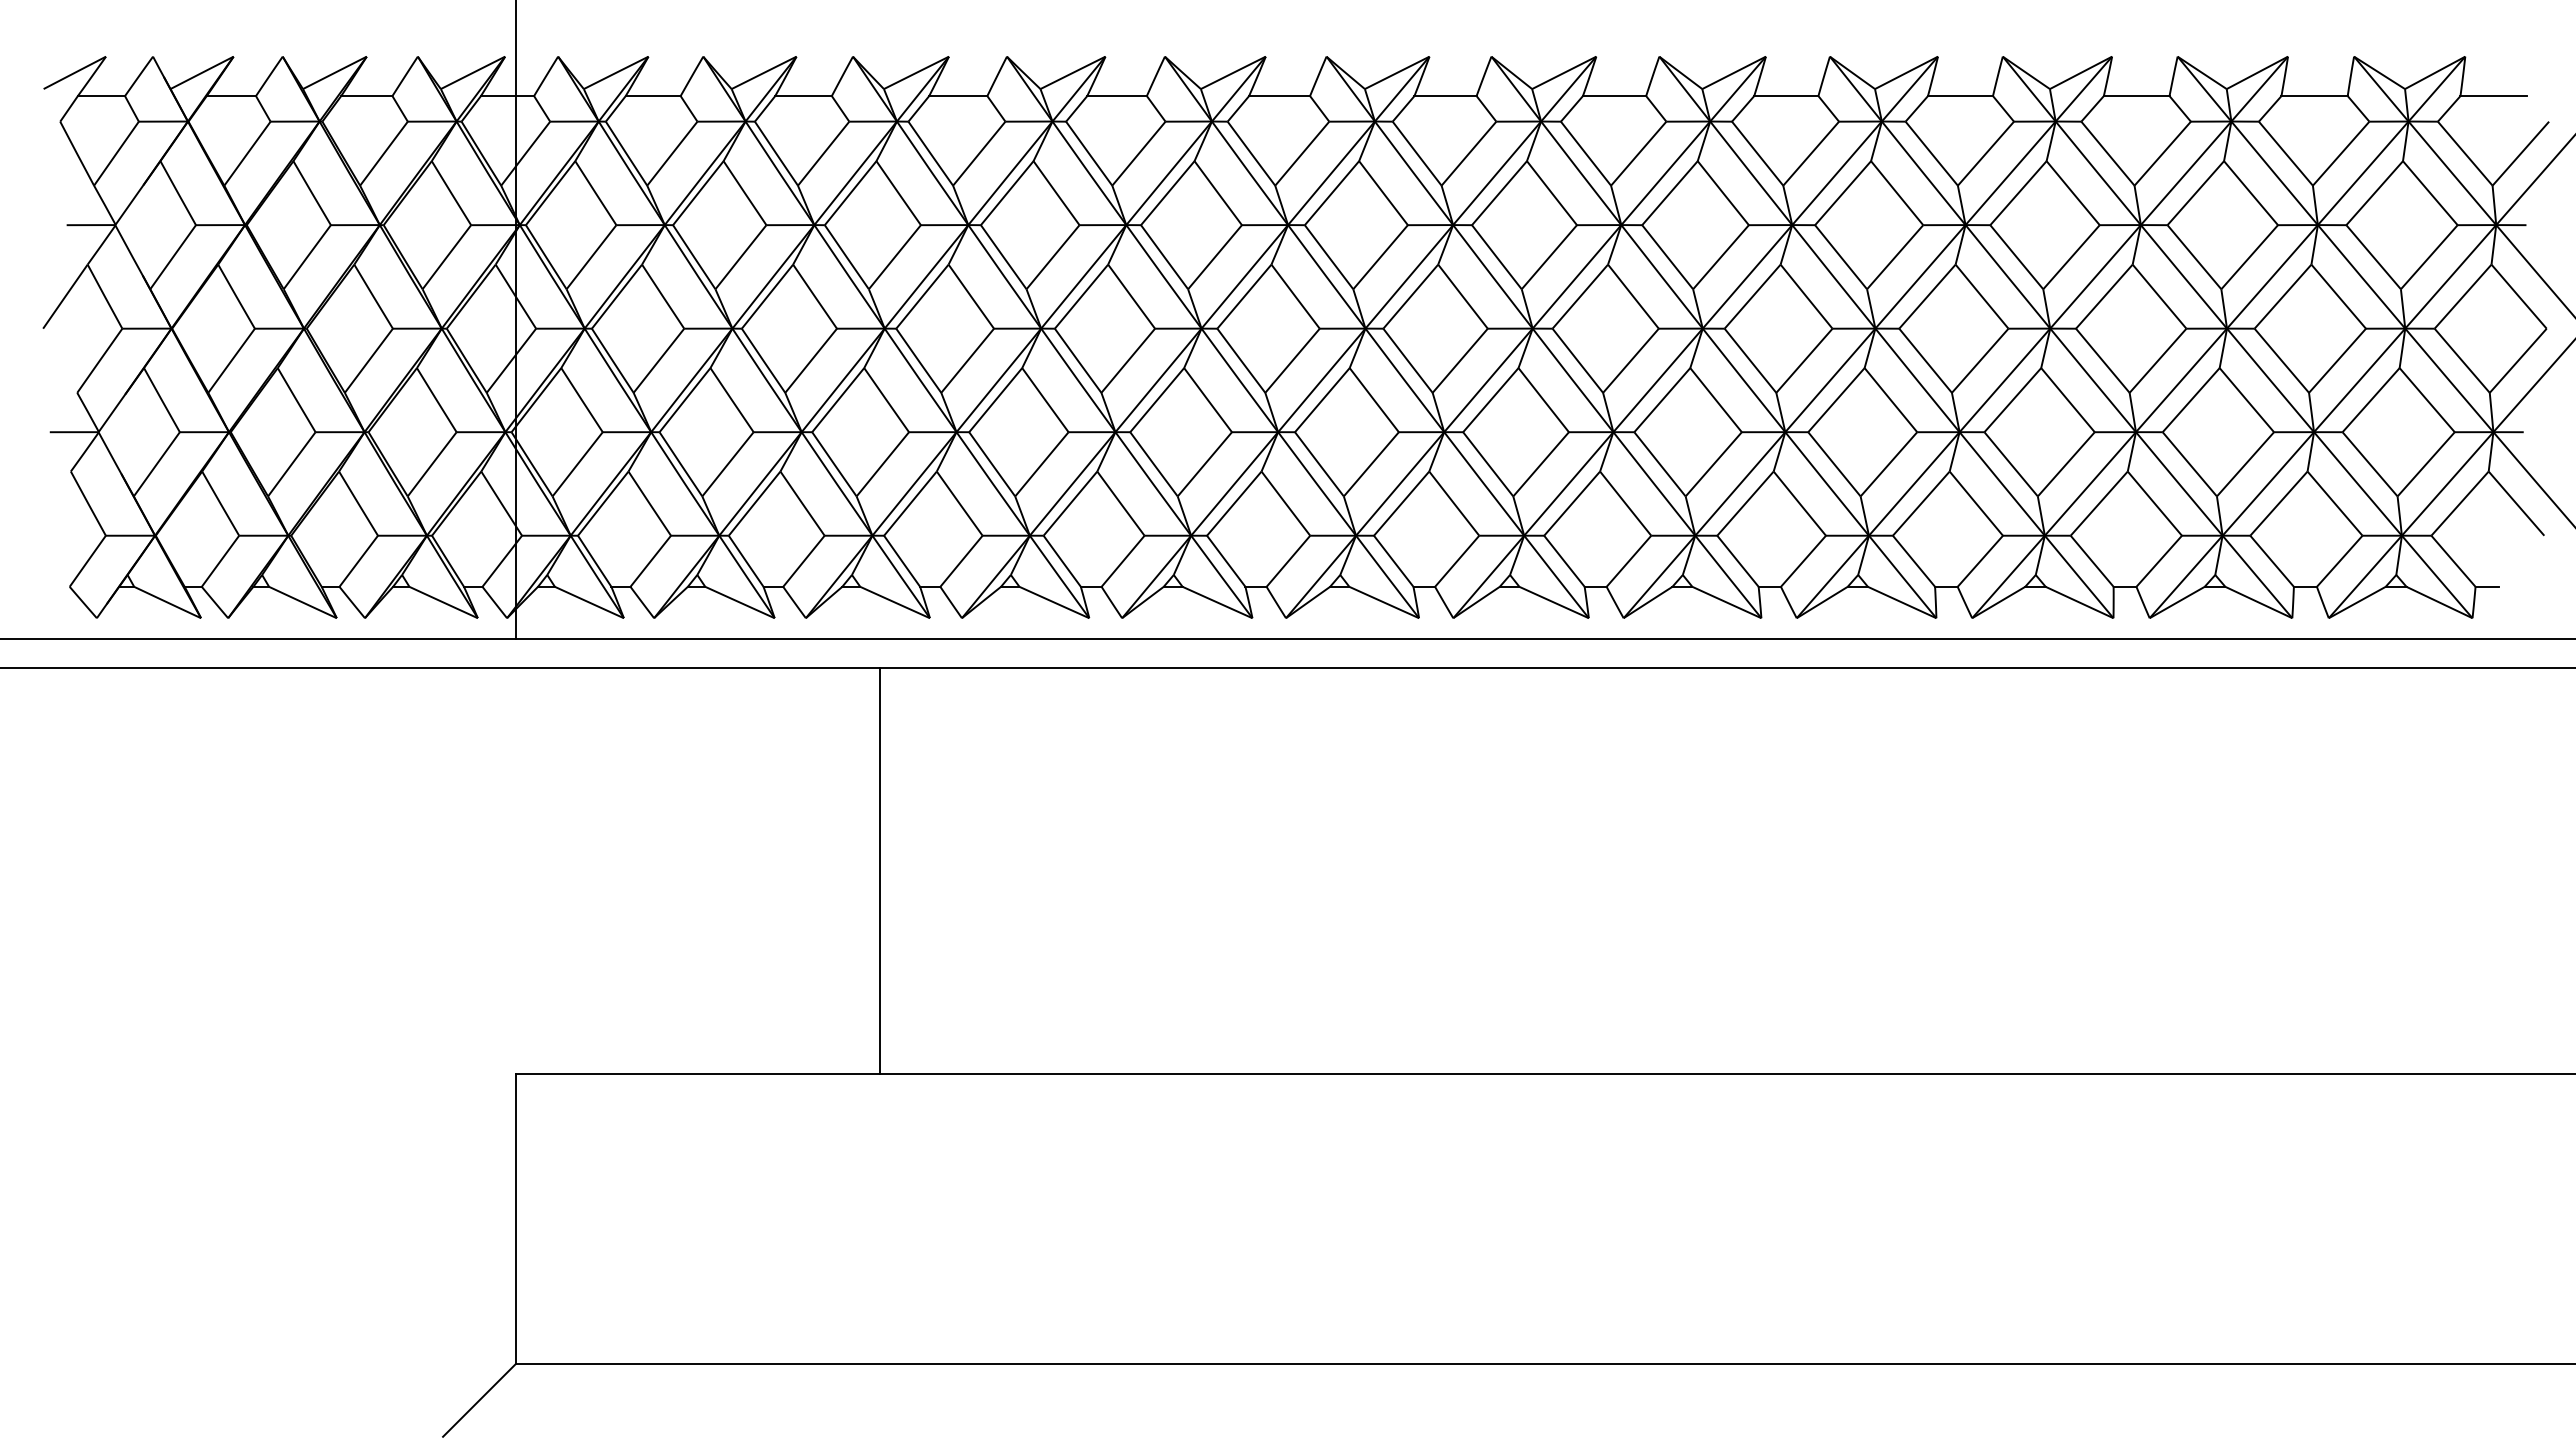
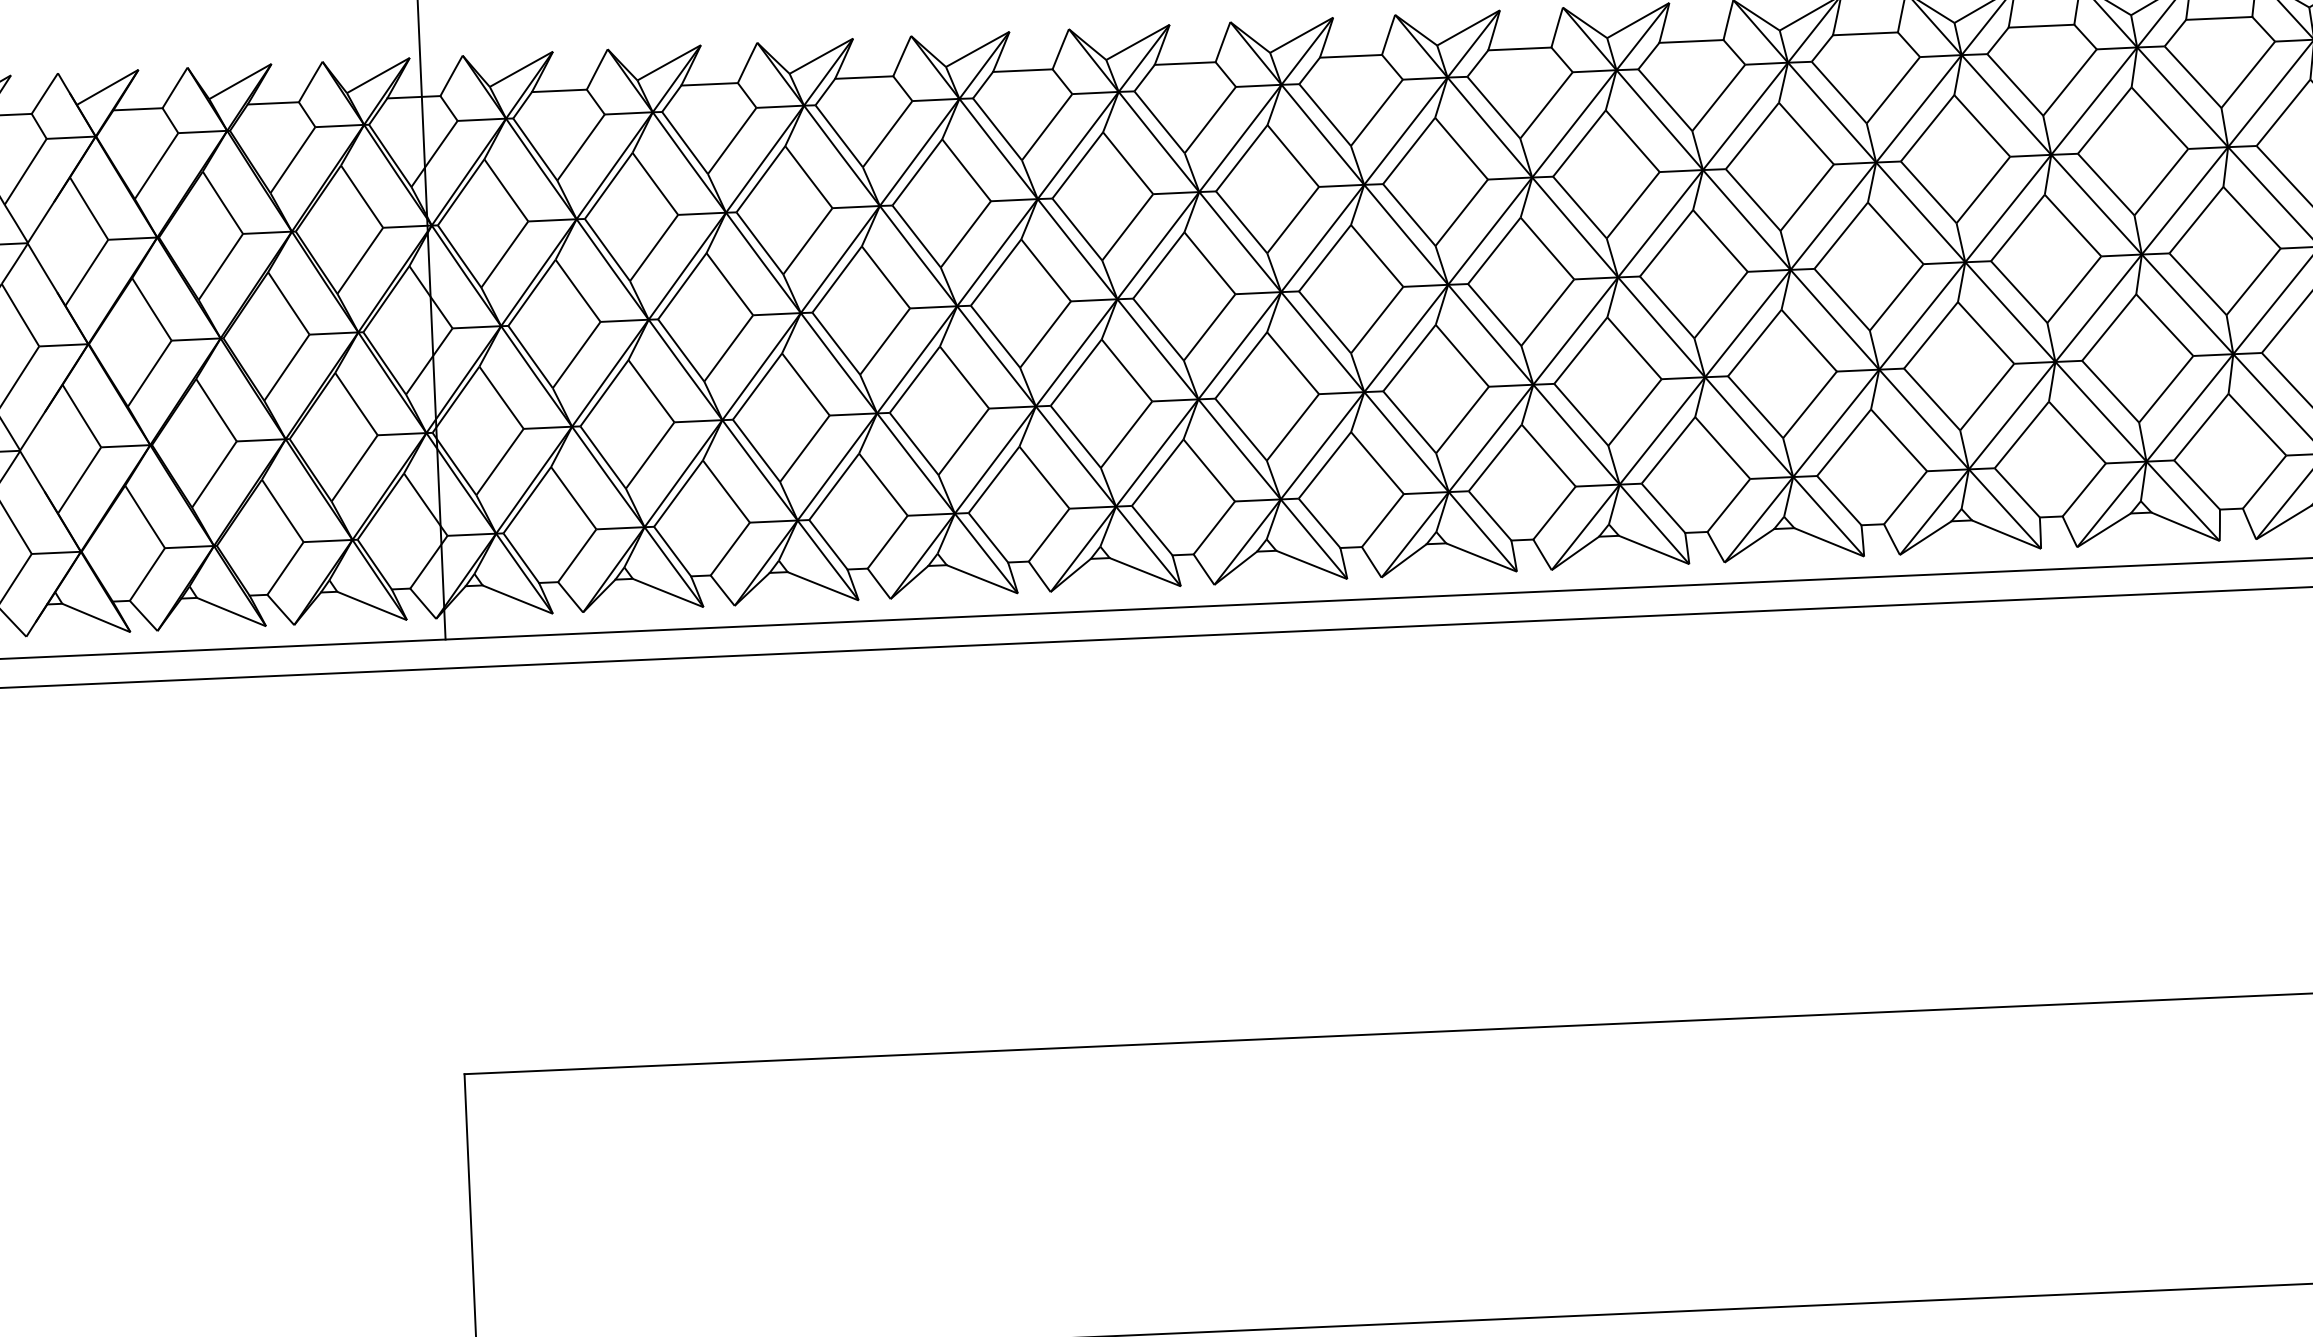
line: (880, 871) -> (820, 855), removed

